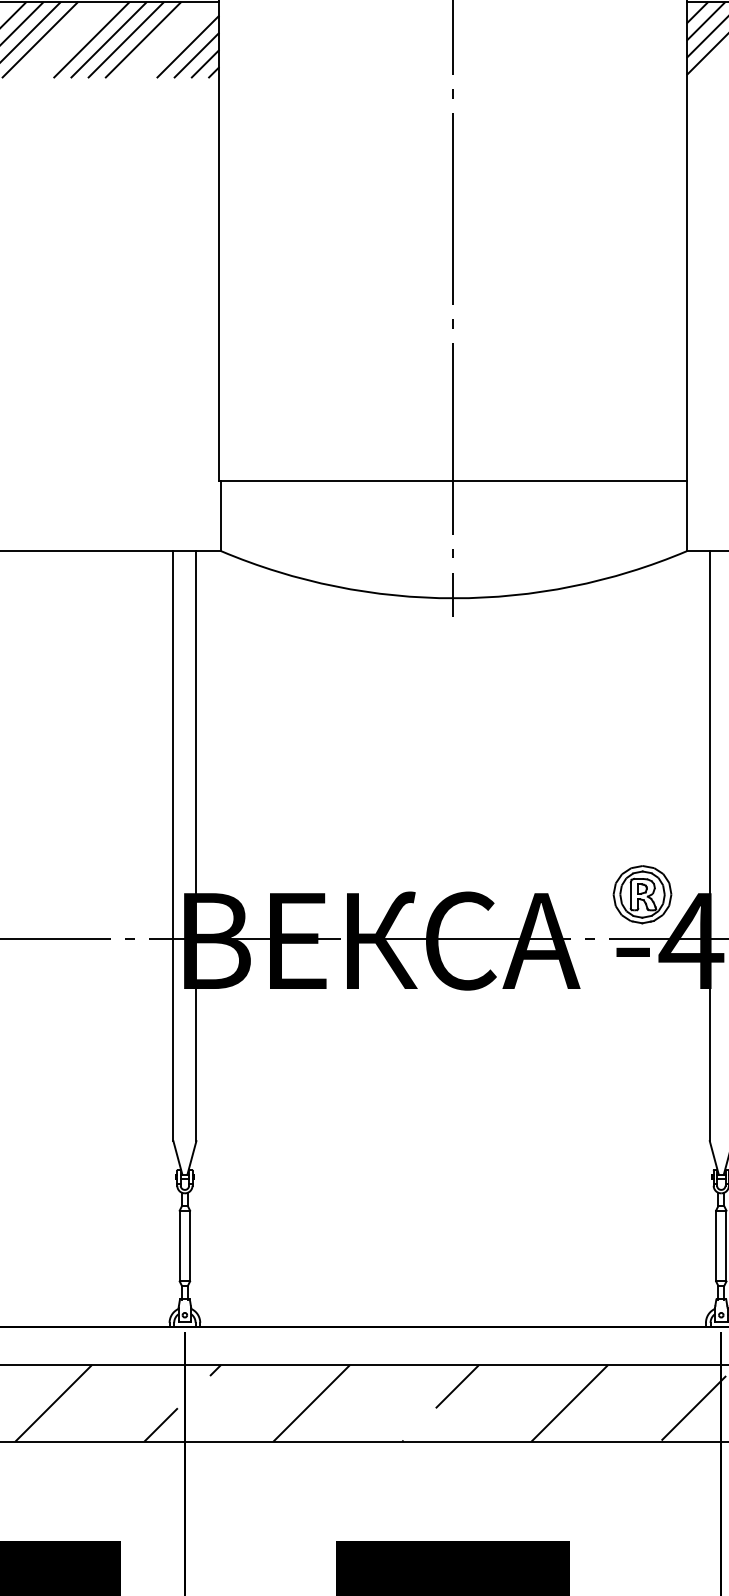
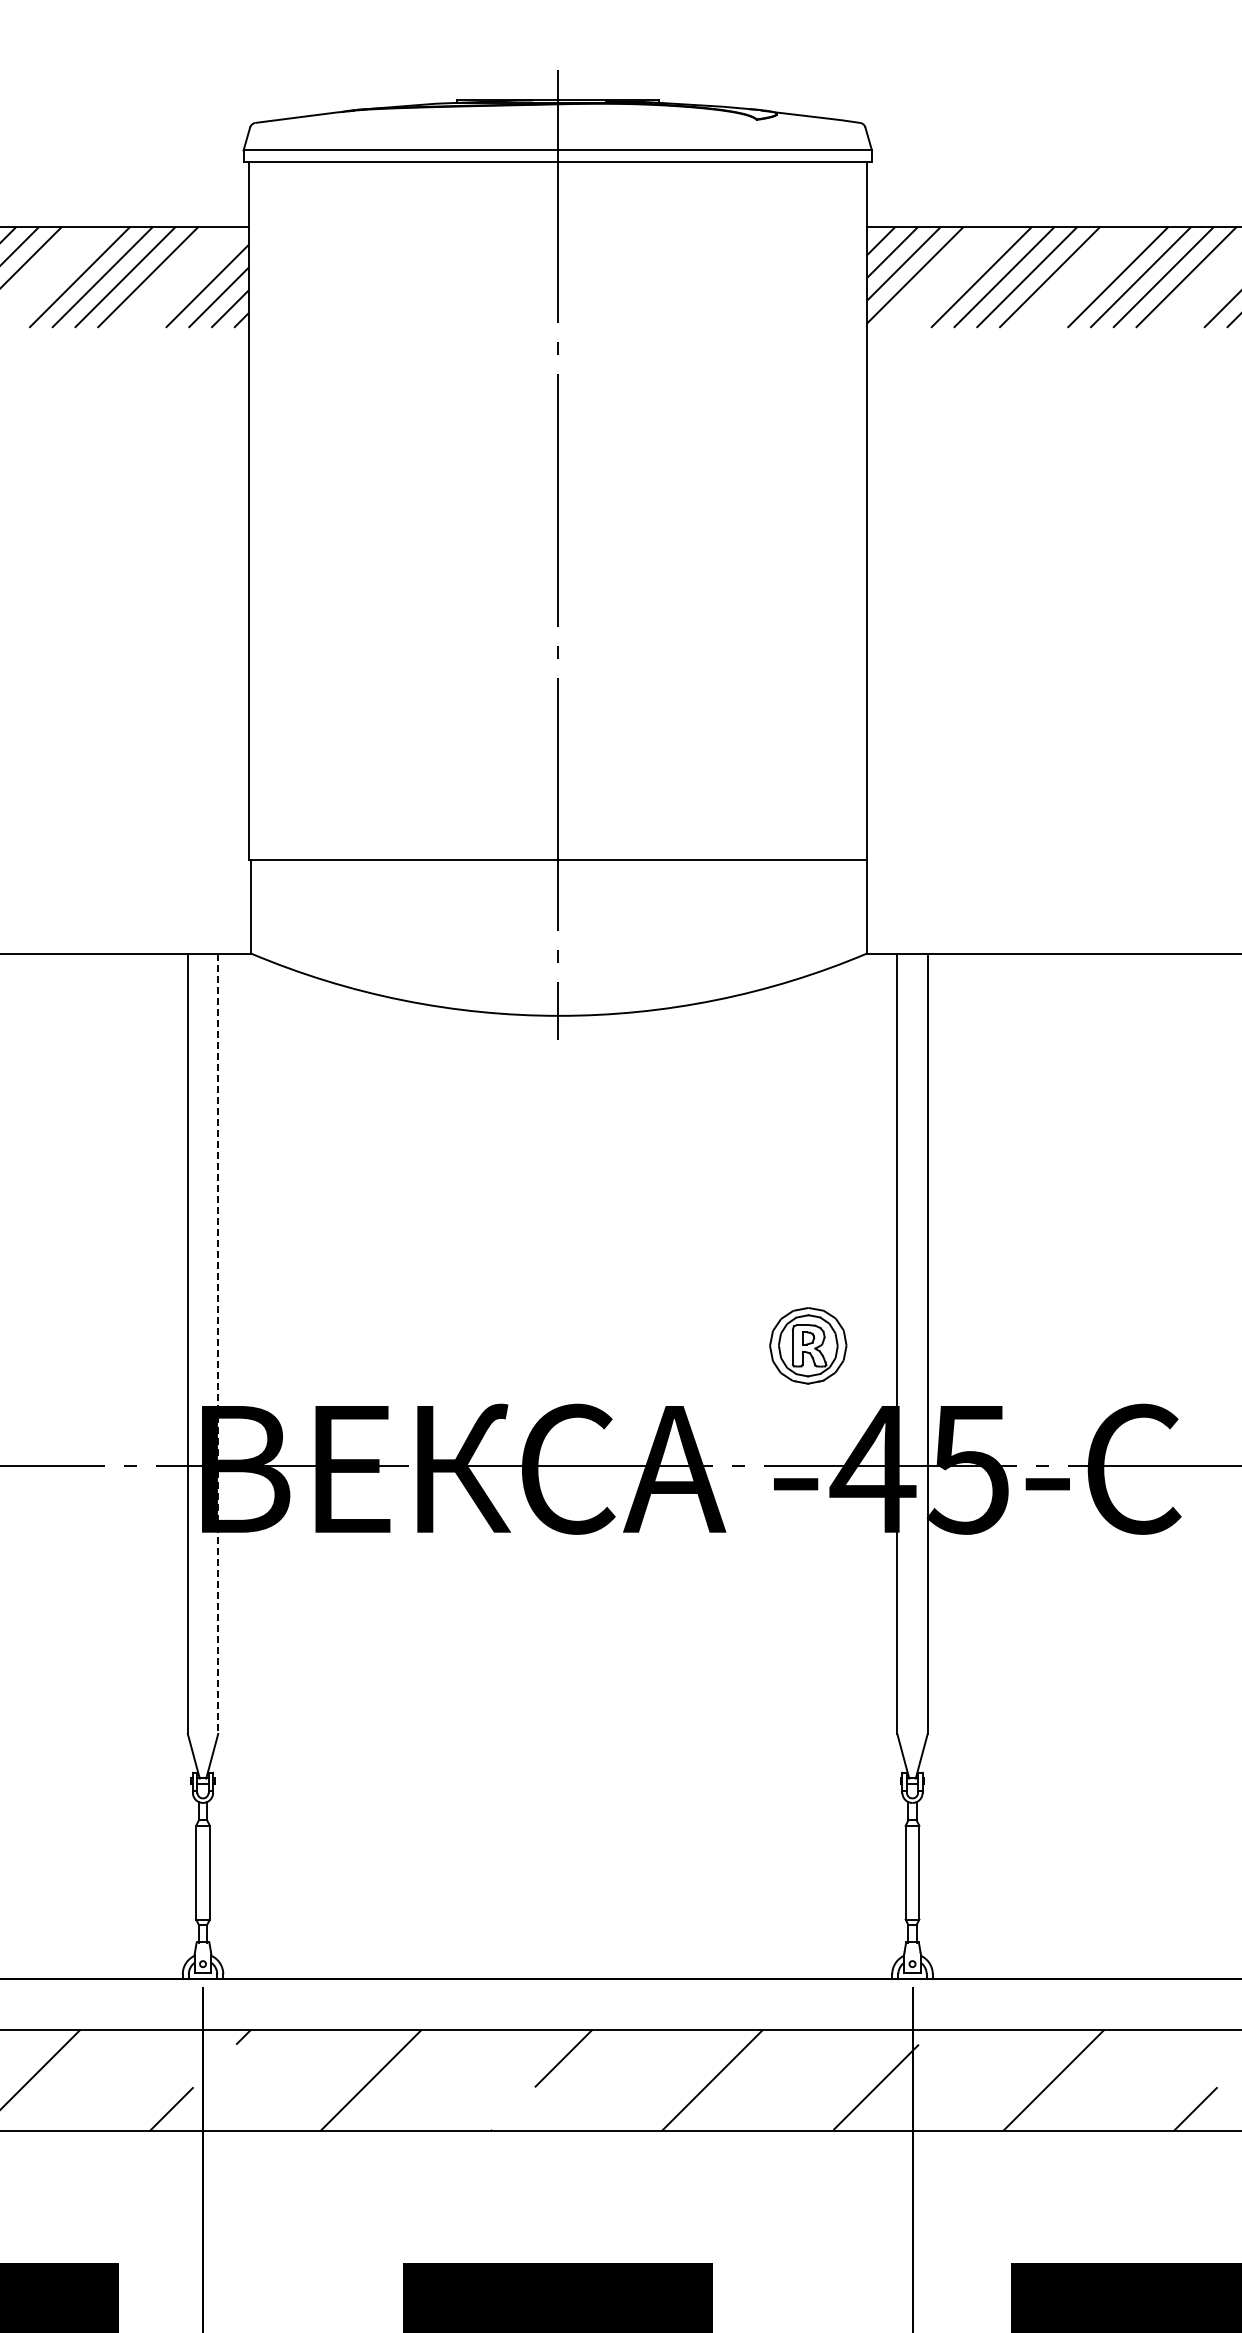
line: (196, 846) -> (218, 1344), solid -> dashed
part: (642, 894) -> (808, 1345), moved

